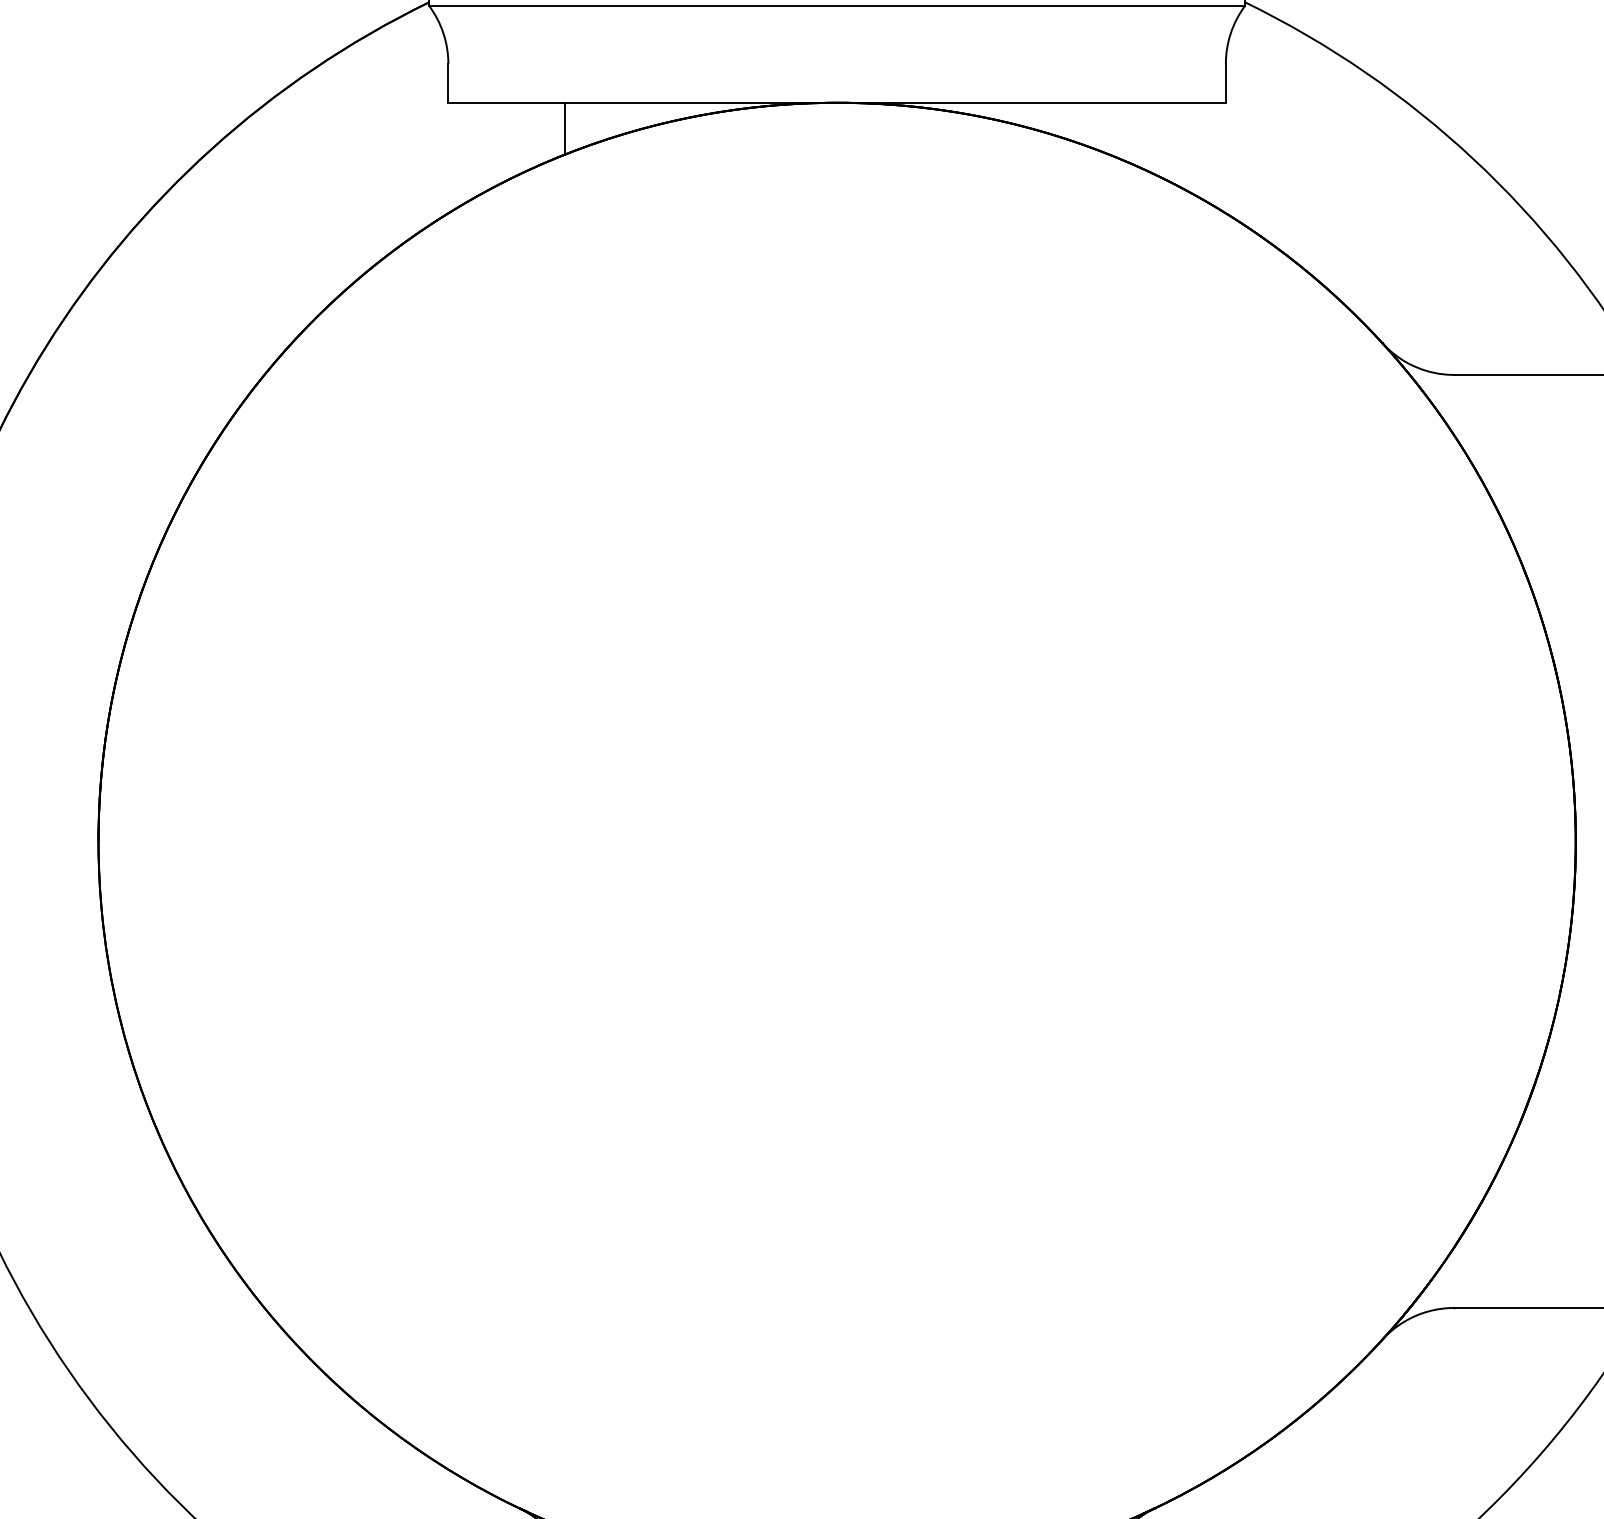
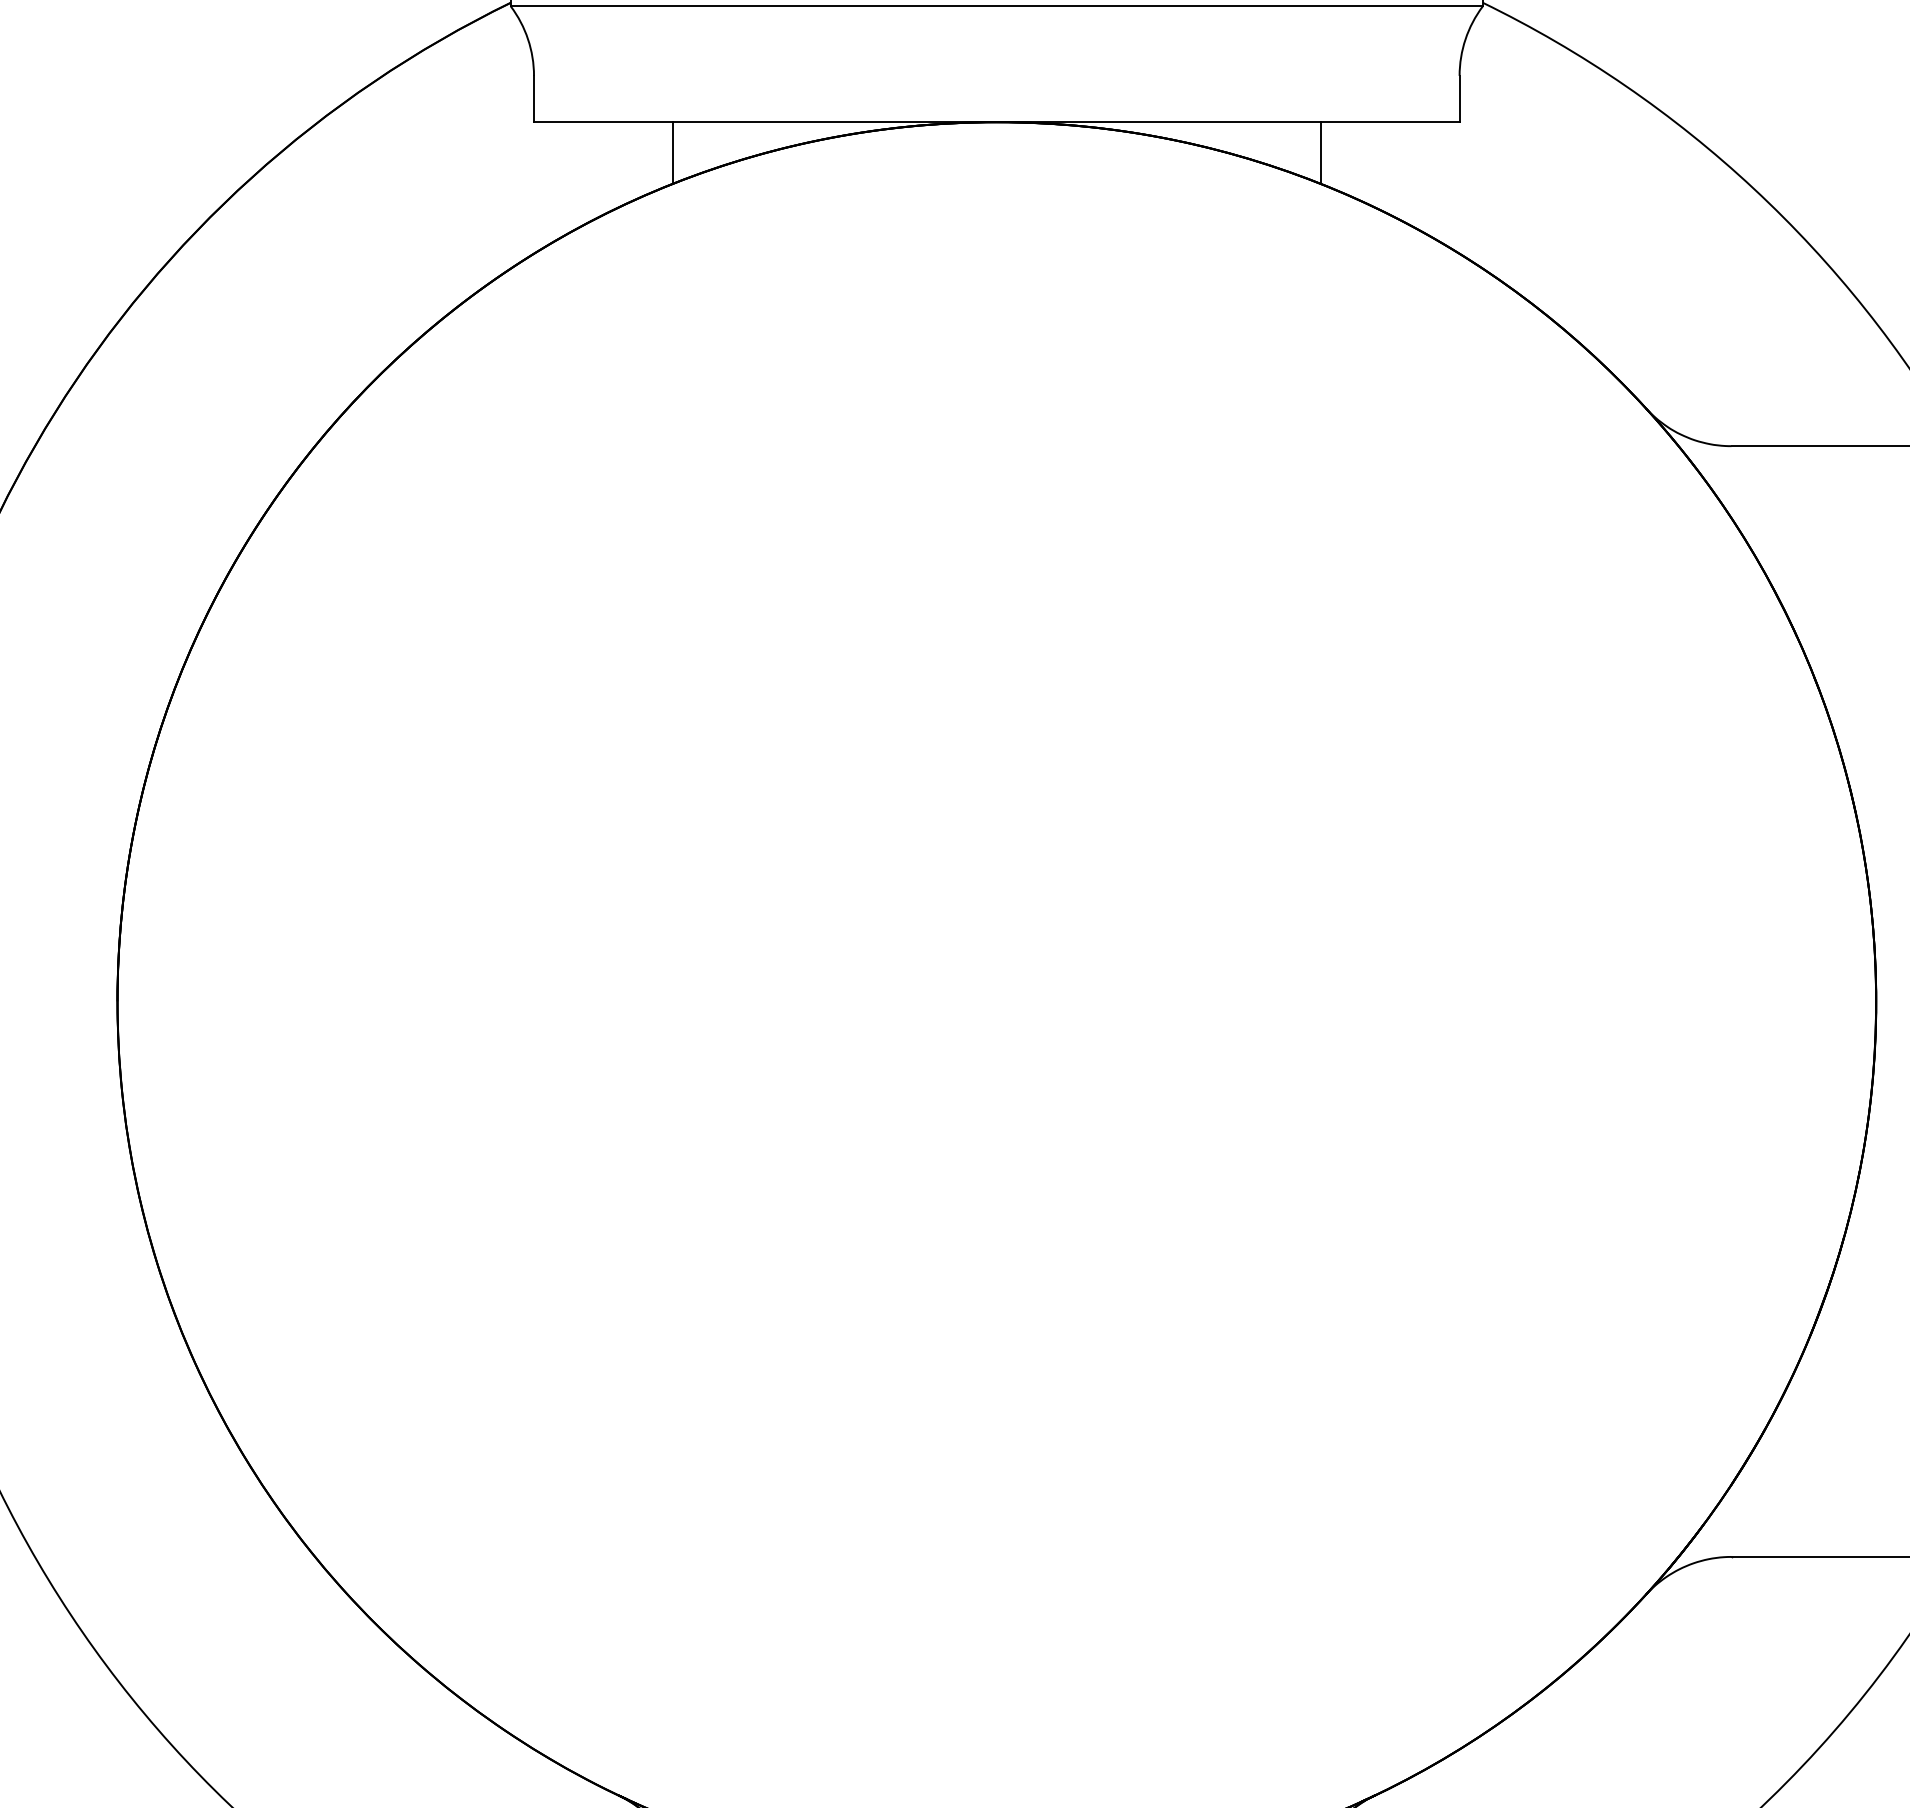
line: (1109, 129) -> (1320, 153), added

